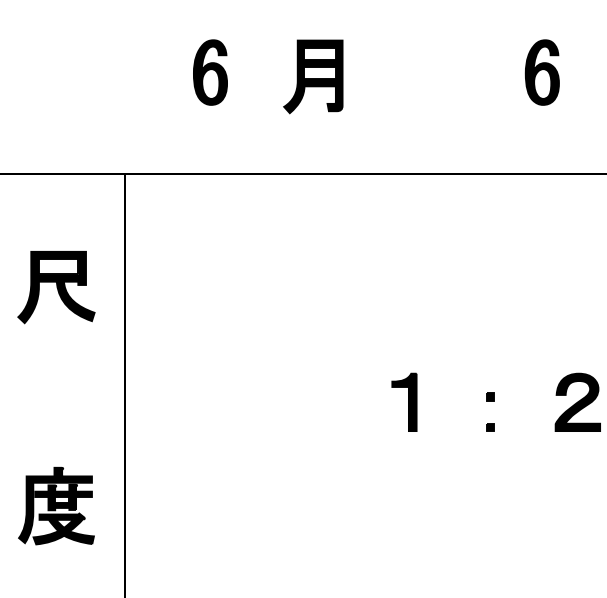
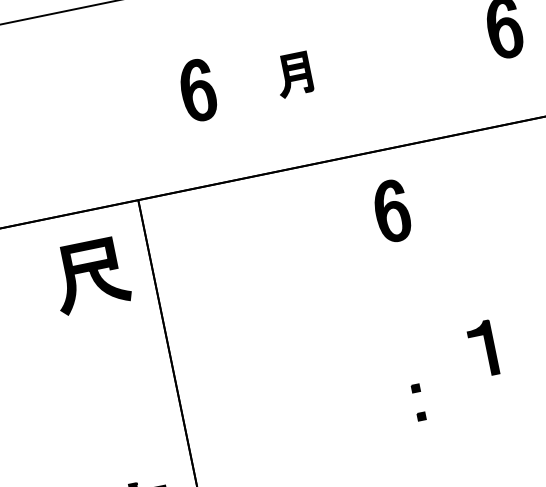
part: (313, 76) -> (293, 74), size x0.6
part: (386, 239) -> (392, 211), added
part: (56, 287) -> (90, 275), moved
part: (404, 401) -> (482, 348), moved
part: (490, 401) -> (416, 392), moved

